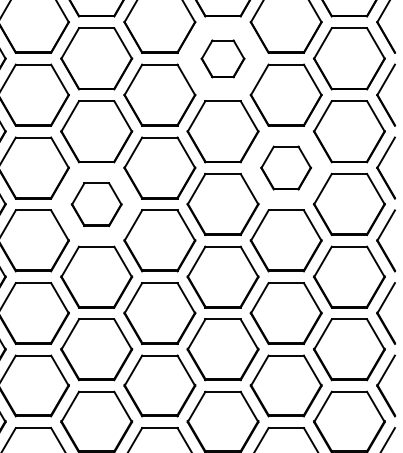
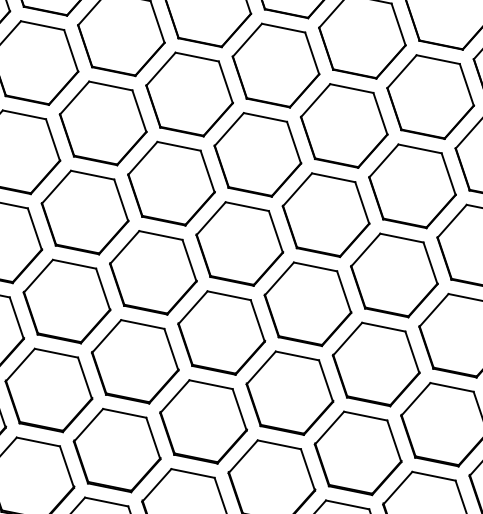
part: (222, 58) -> (343, 125), size x1.67
part: (285, 167) -> (393, 274), size x1.43
part: (96, 204) -> (153, 272), size x1.43

